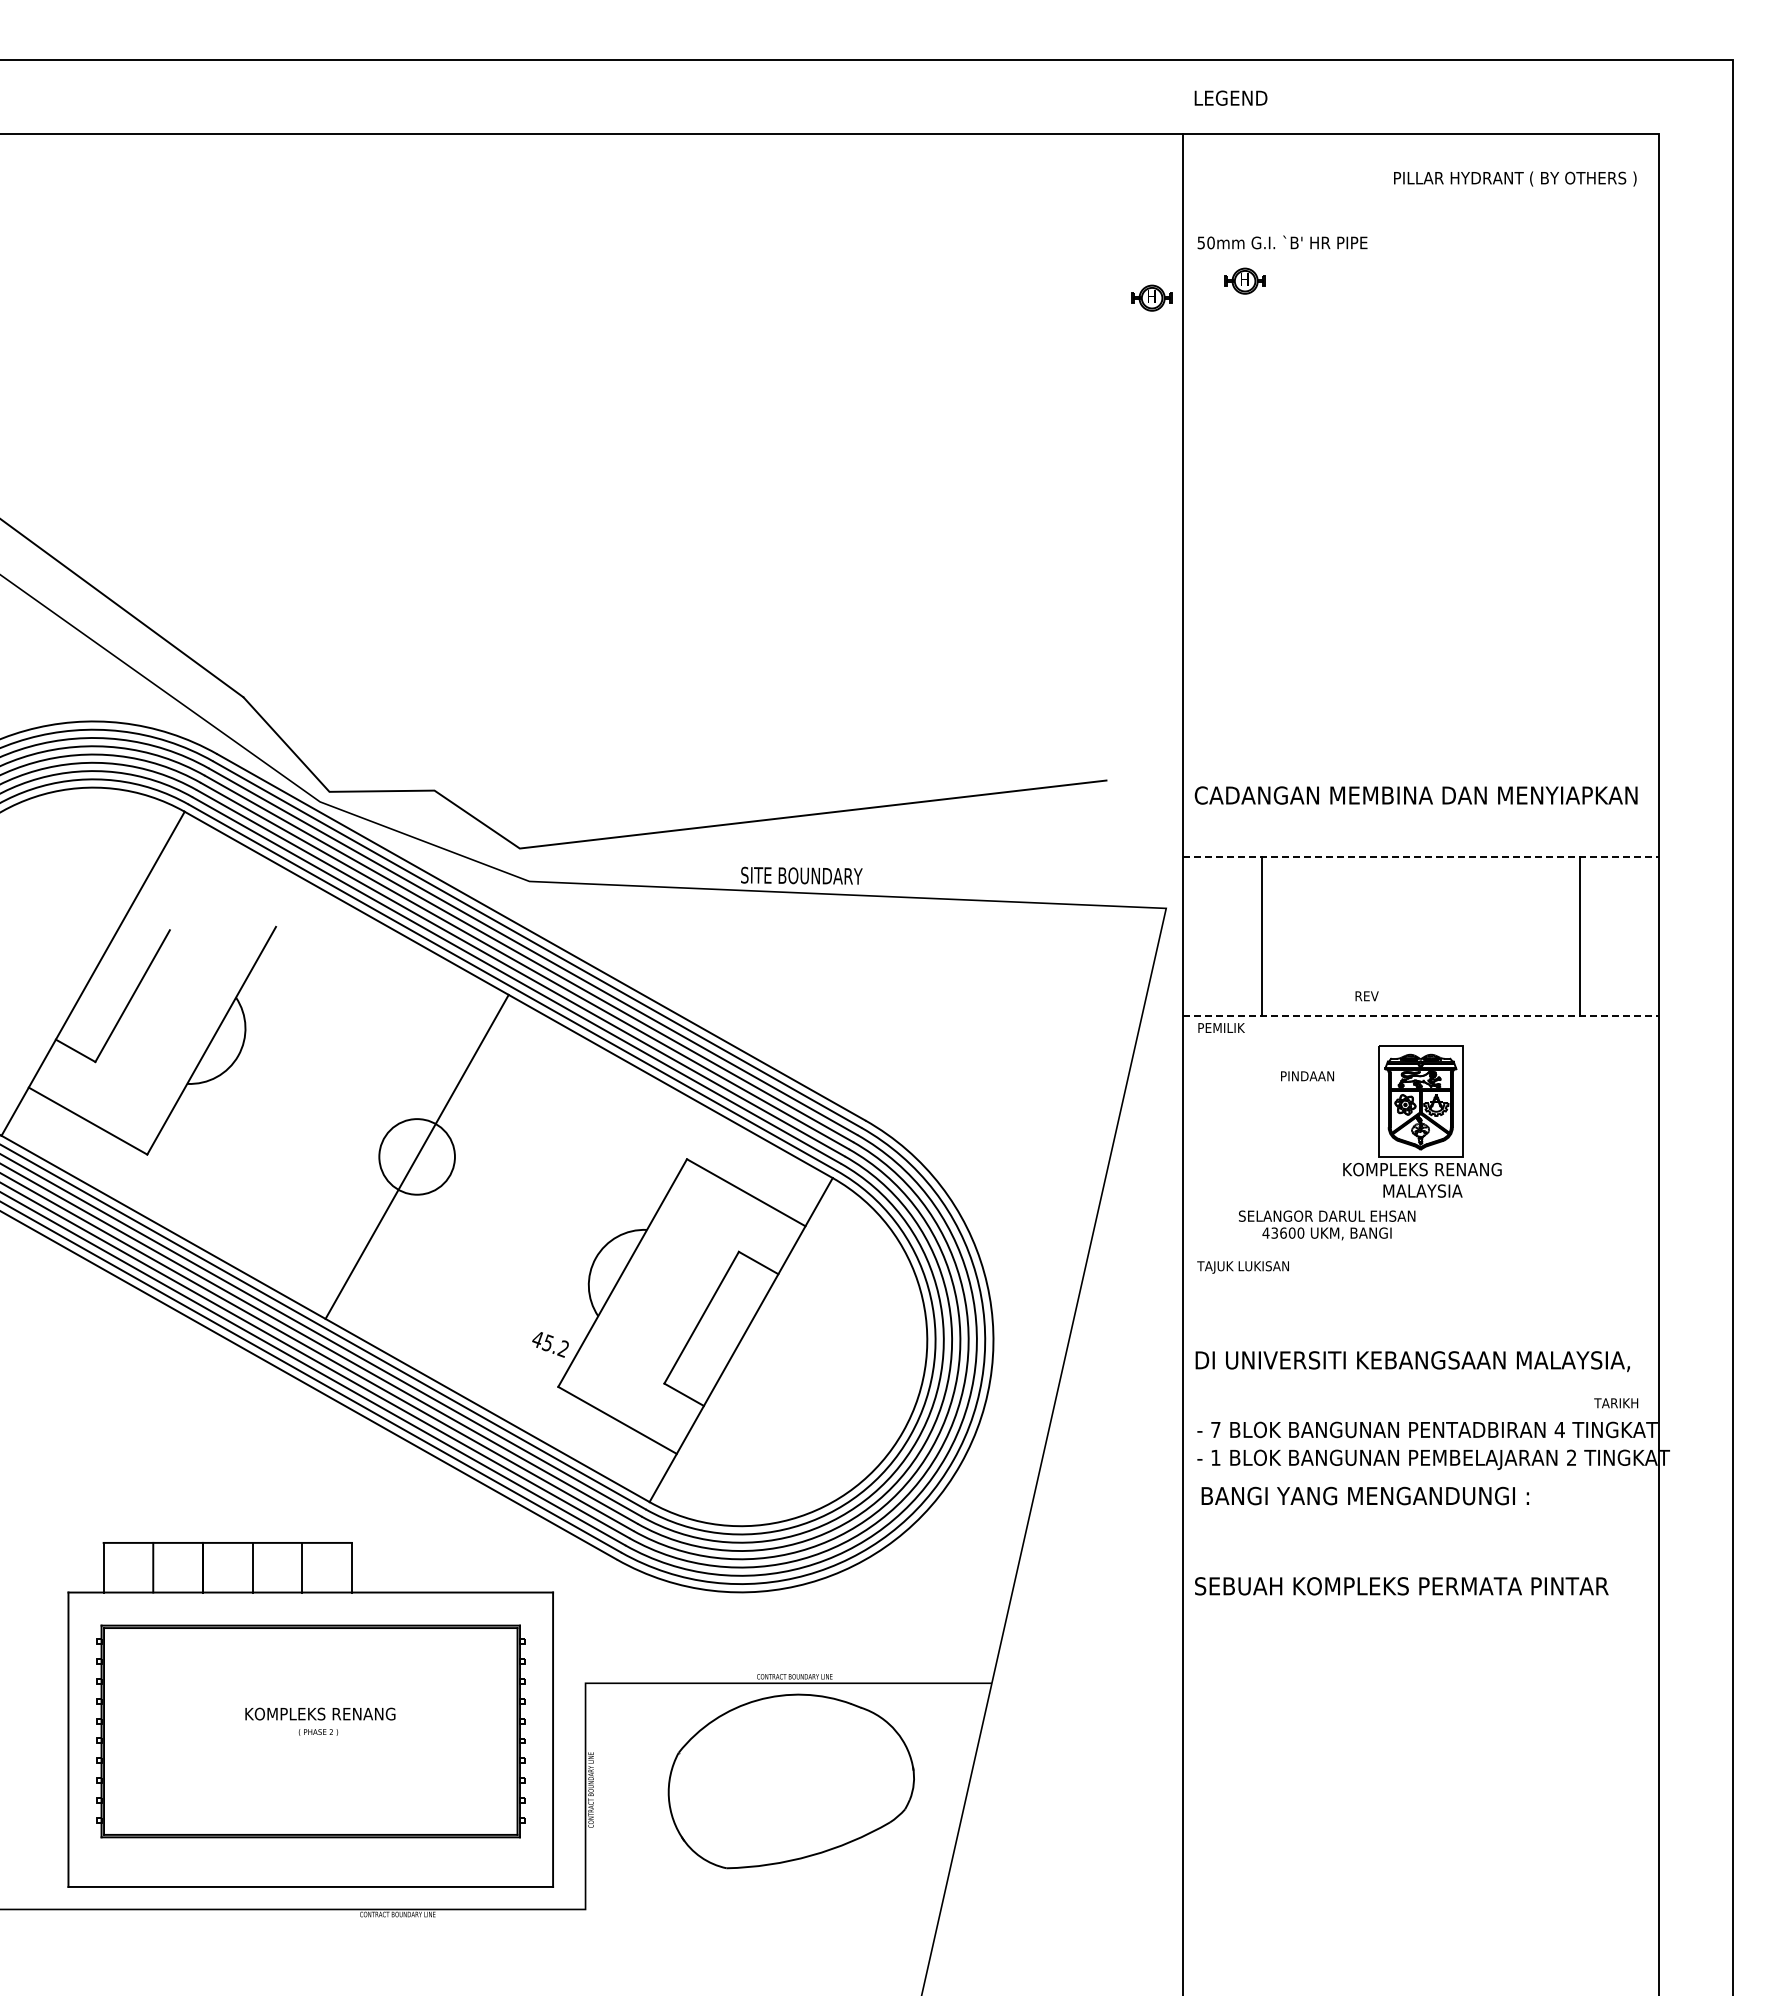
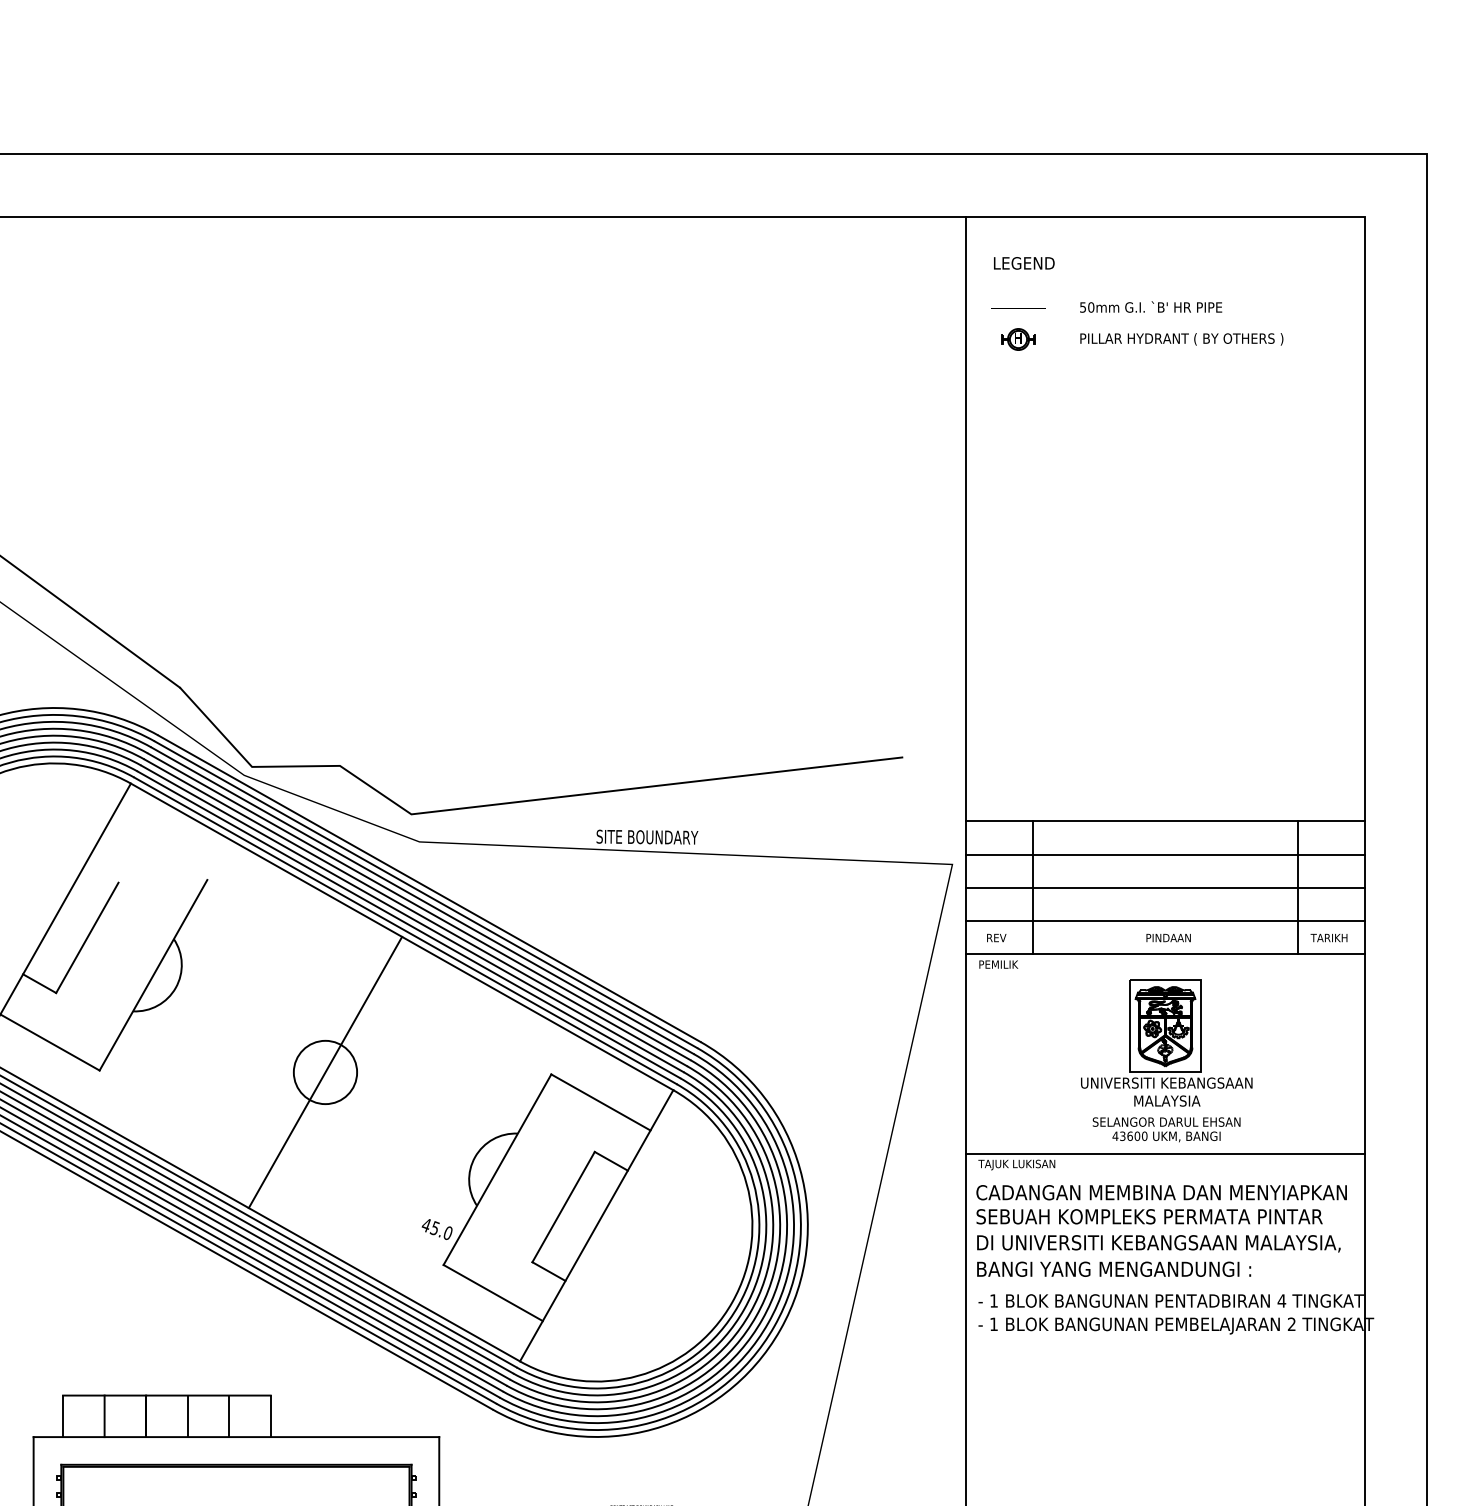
text: (1230, 97) -> (1023, 262), moved
text: (1515, 178) -> (1182, 338), moved
text: (1282, 242) -> (1151, 307), moved
part: (1151, 297) -> (940, 353), removed
text: (1415, 795) -> (1161, 1192), moved
line: (1421, 856) -> (1166, 821), dashed -> solid
line: (1420, 896) -> (1165, 854), added
line: (1420, 936) -> (1165, 887), added
line: (1420, 975) -> (1165, 920), added
text: (1366, 996) -> (996, 938), moved
line: (1421, 1015) -> (1166, 954), dashed -> solid
text: (1307, 1076) -> (1168, 938), moved
text: (1421, 1169) -> (1166, 1083), KOMPLEKS RENANG -> UNIVERSITI KEBANGSAAN
text: (1327, 1225) -> (1166, 1129), moved
line: (1420, 1253) -> (1165, 1153), added
text: (562, 1348) -> (447, 1232), 45.2 -> 45.0
text: (1616, 1403) -> (1329, 938), moved
text: (1215, 1429) -> (993, 1300), 7 -> 1
text: (1364, 1495) -> (1113, 1268), moved
text: (1401, 1586) -> (1149, 1216), moved

